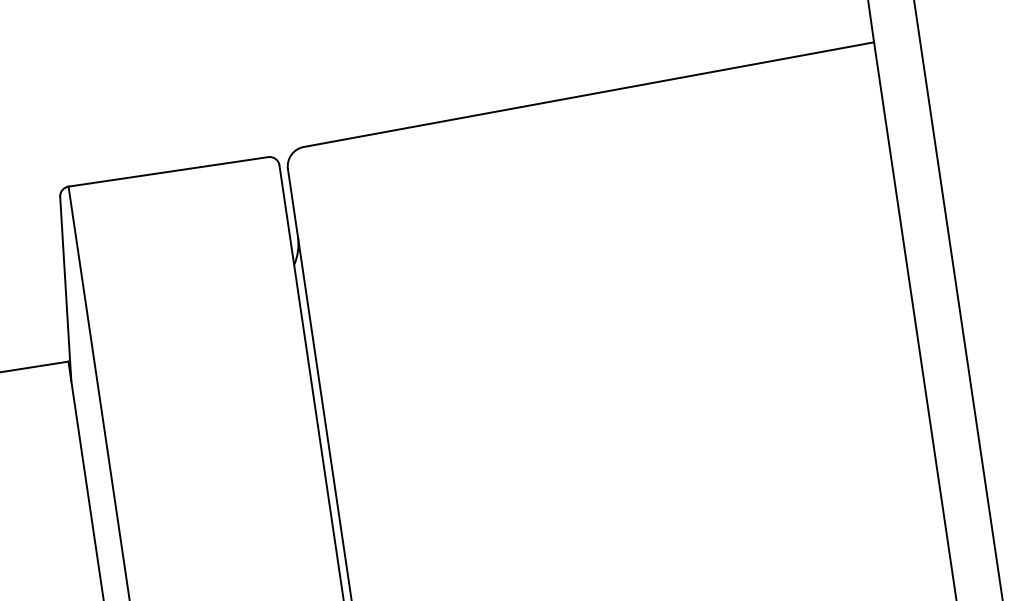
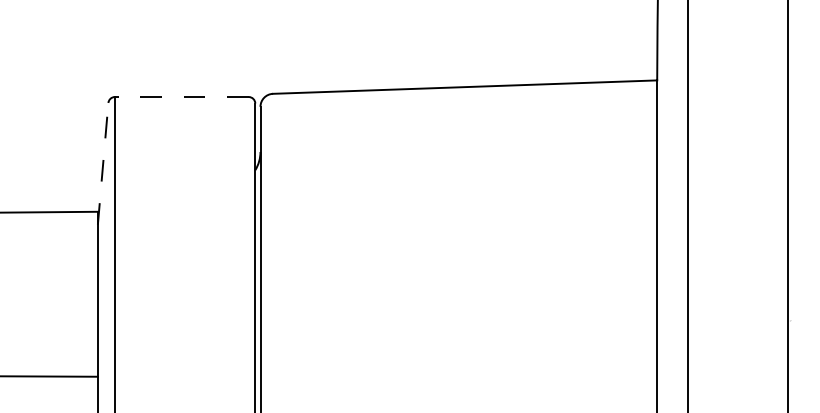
line: (168, 172) -> (181, 97), solid -> dashed
line: (66, 288) -> (103, 163), solid -> dashed

